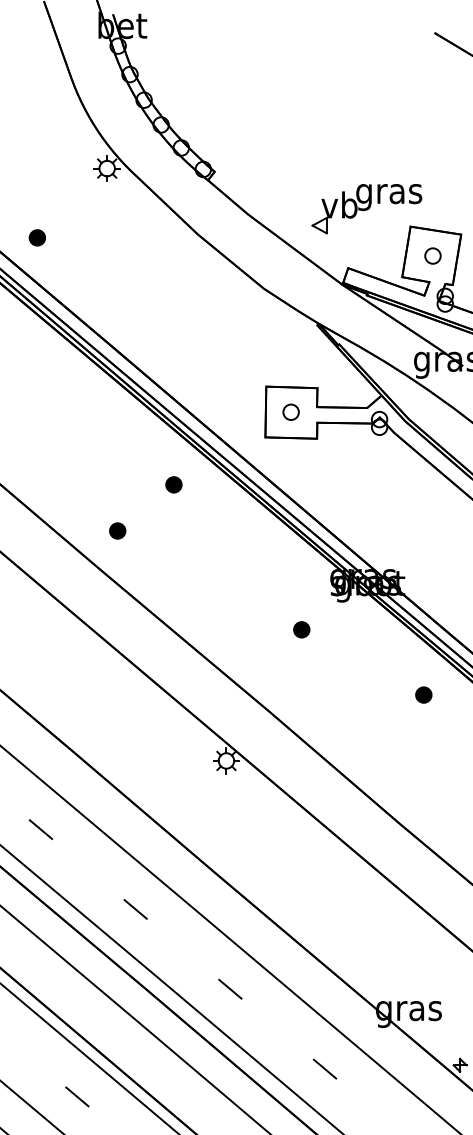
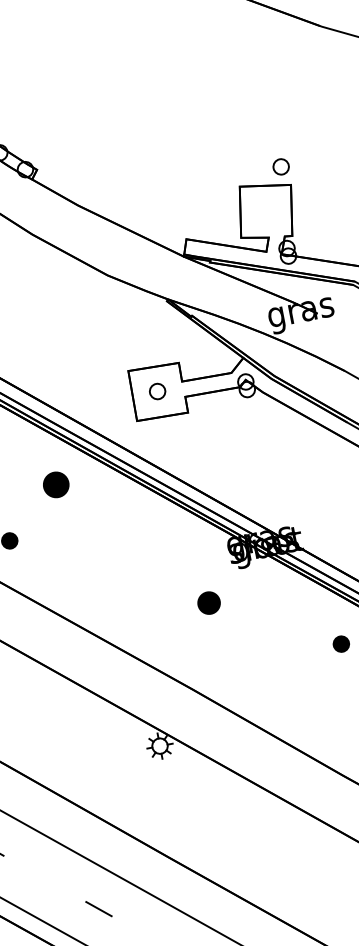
part: (366, 209) -> (193, 178), removed
part: (432, 255) -> (280, 166), moved
part: (173, 484) -> (55, 484), size x1.6
part: (301, 629) -> (208, 602), size x1.4

